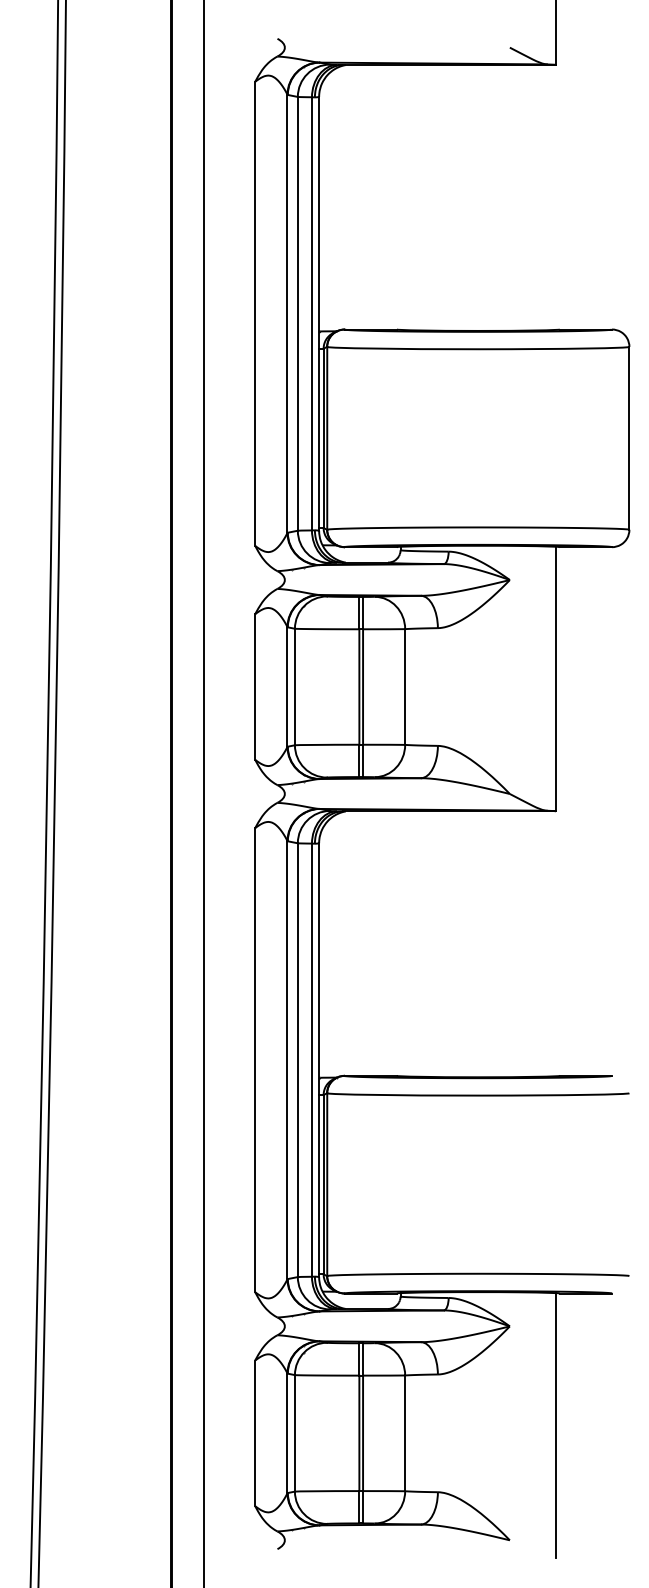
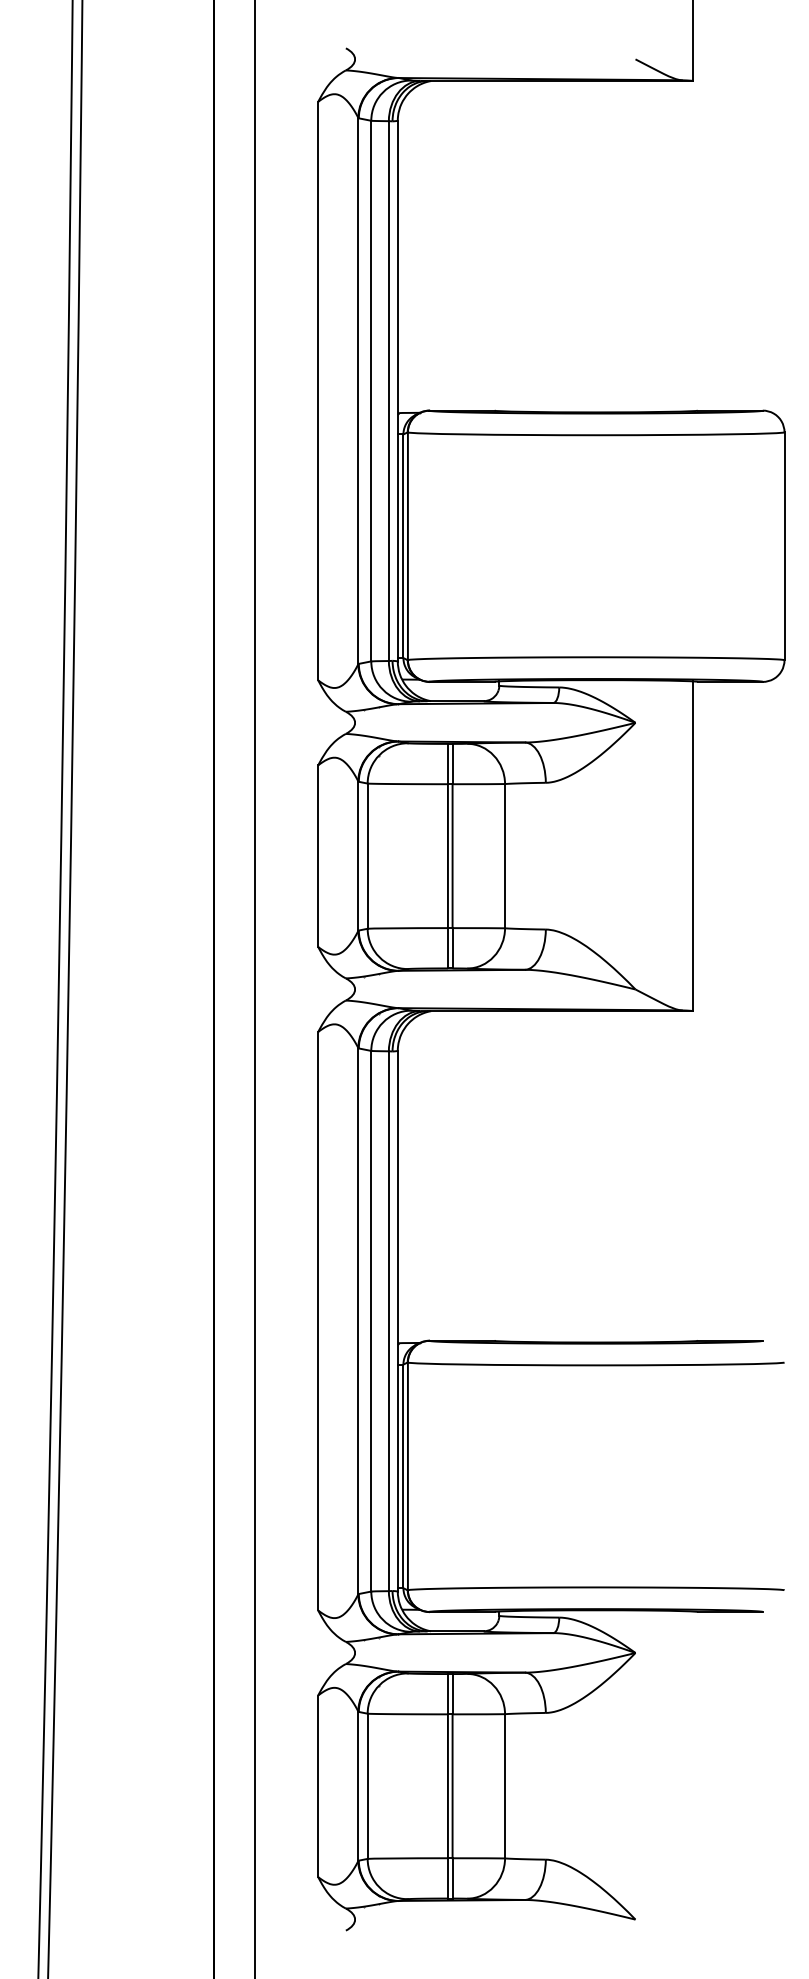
line: (556, 1425) -> (693, 1776), removed

